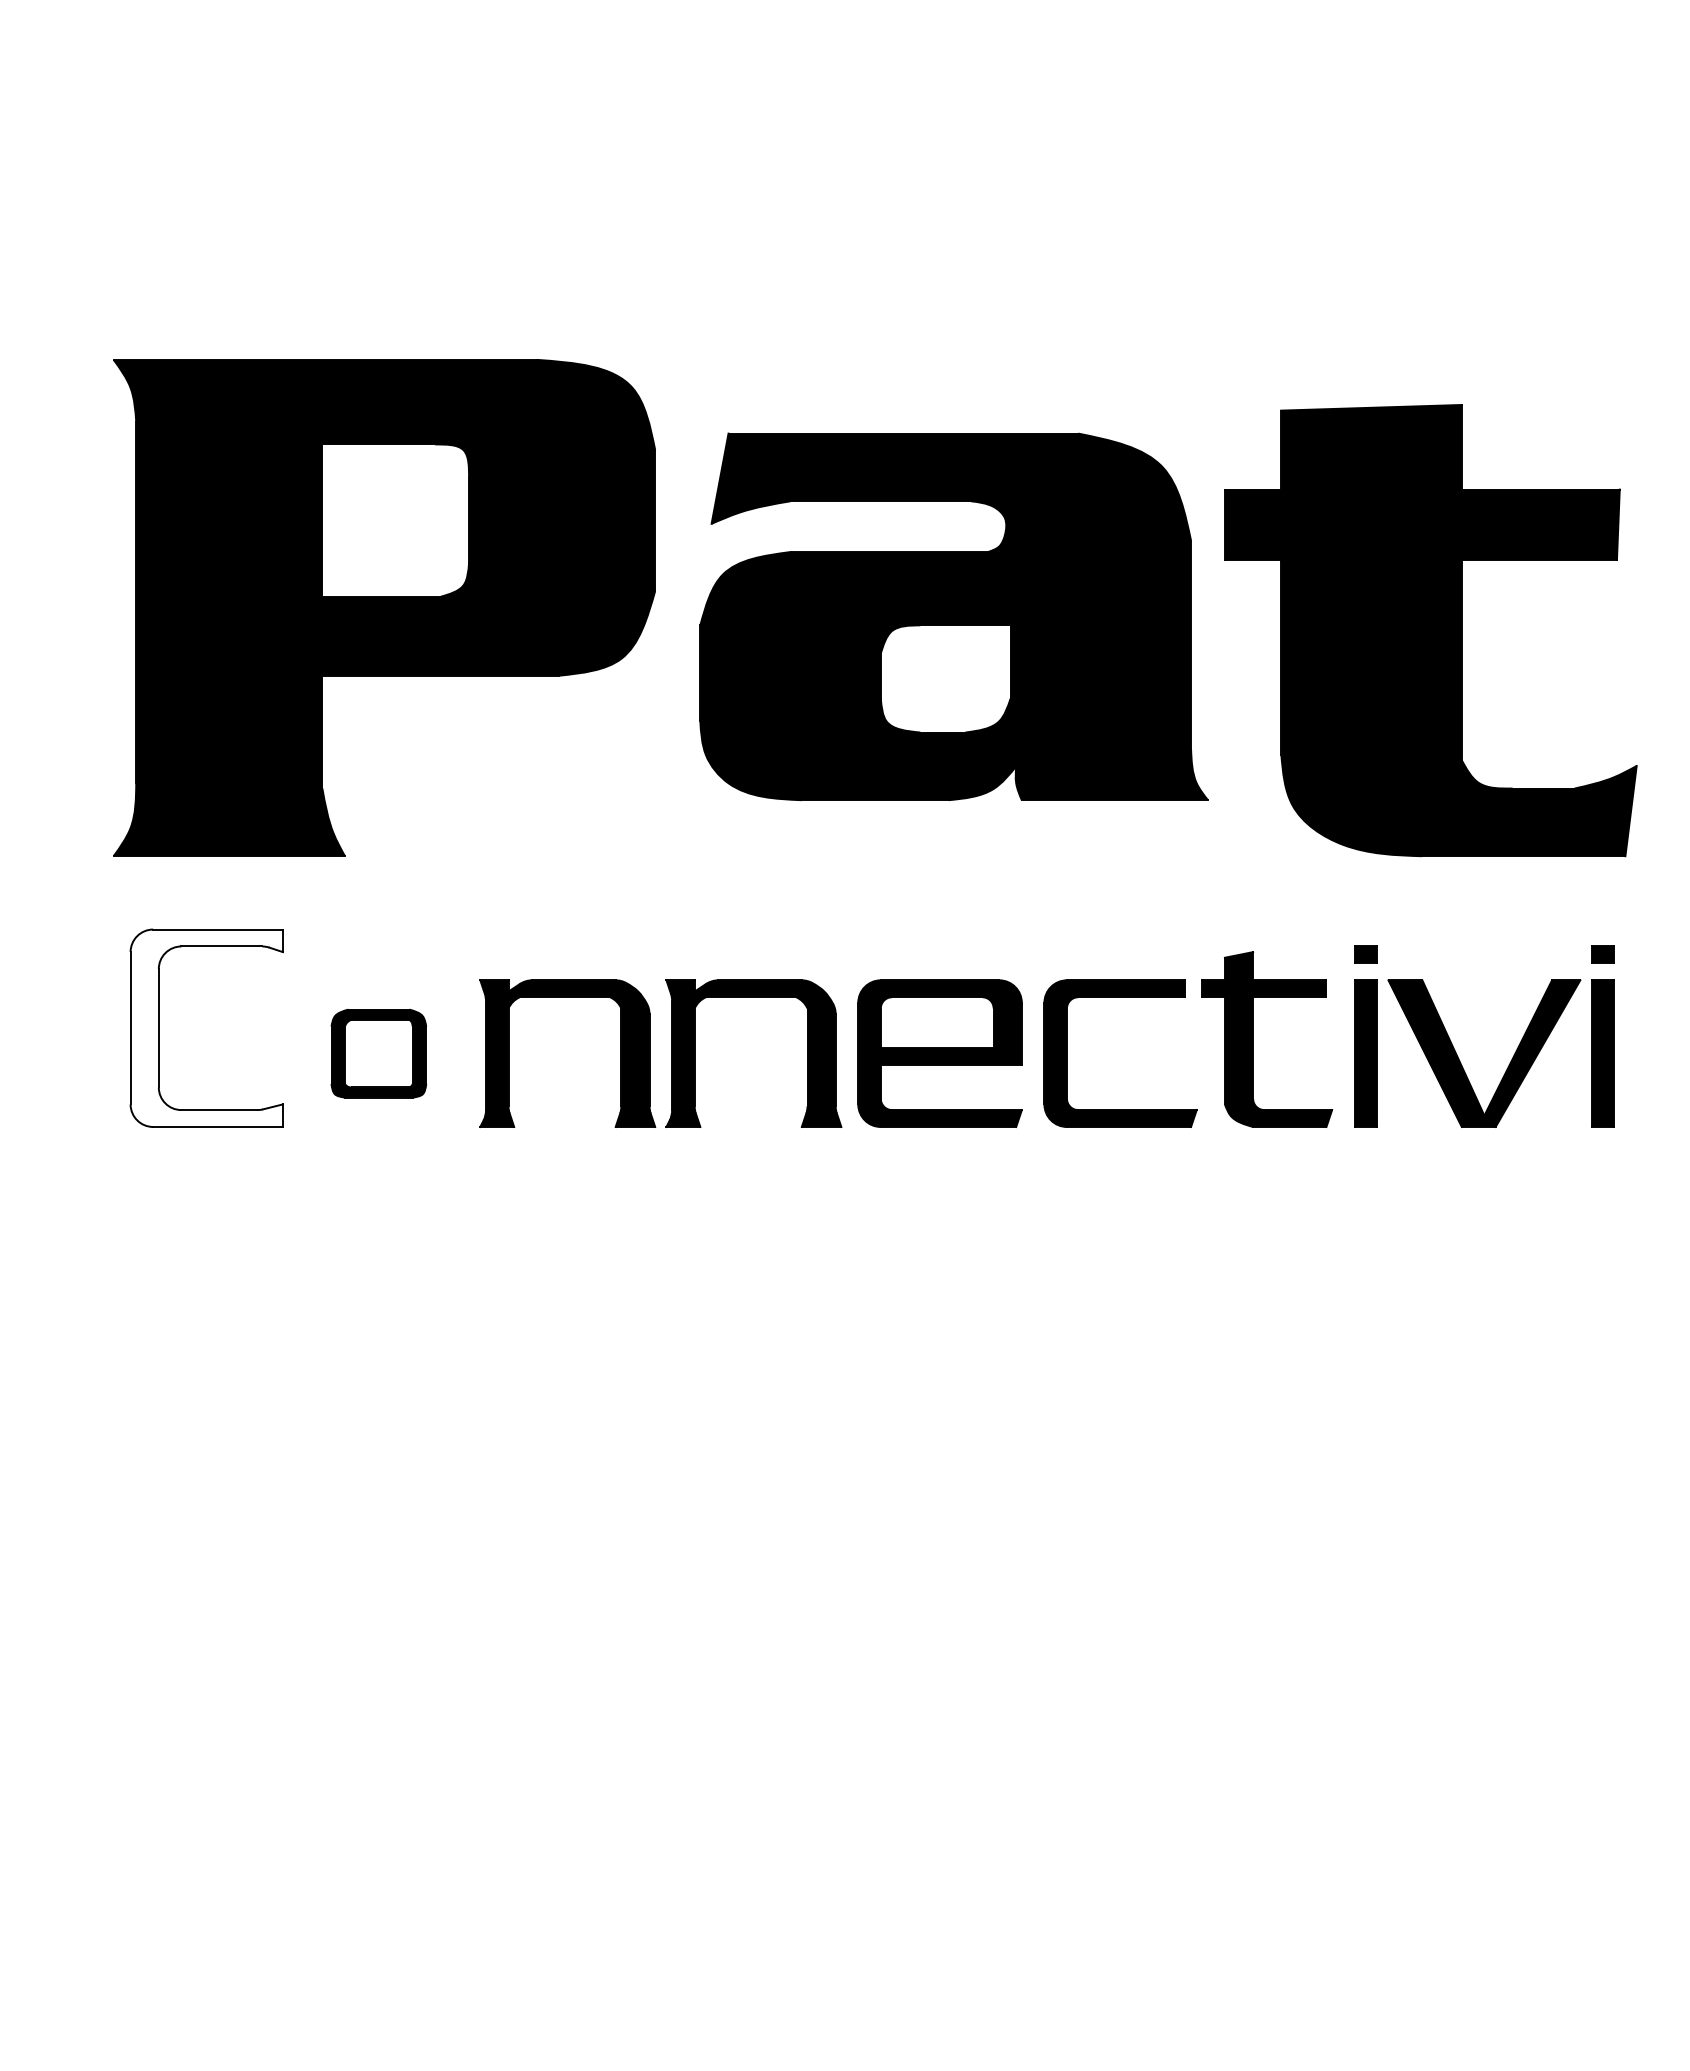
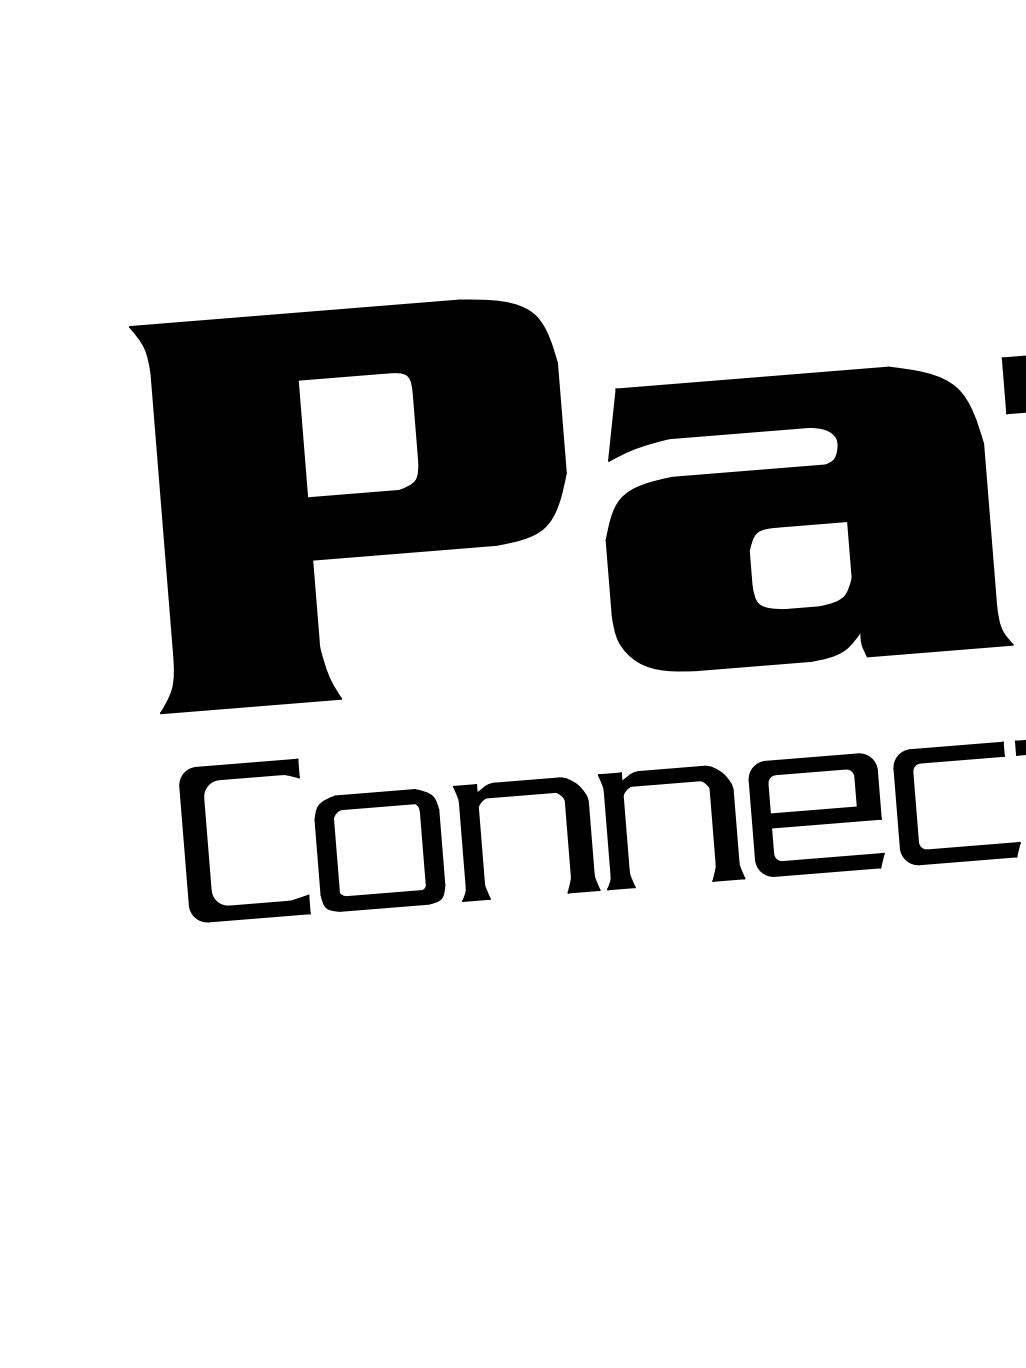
part: (953, 616) -> (803, 517), moved
fill: (206, 1027) -> (244, 840), added
part: (378, 1053) -> (379, 850), size x1.67

